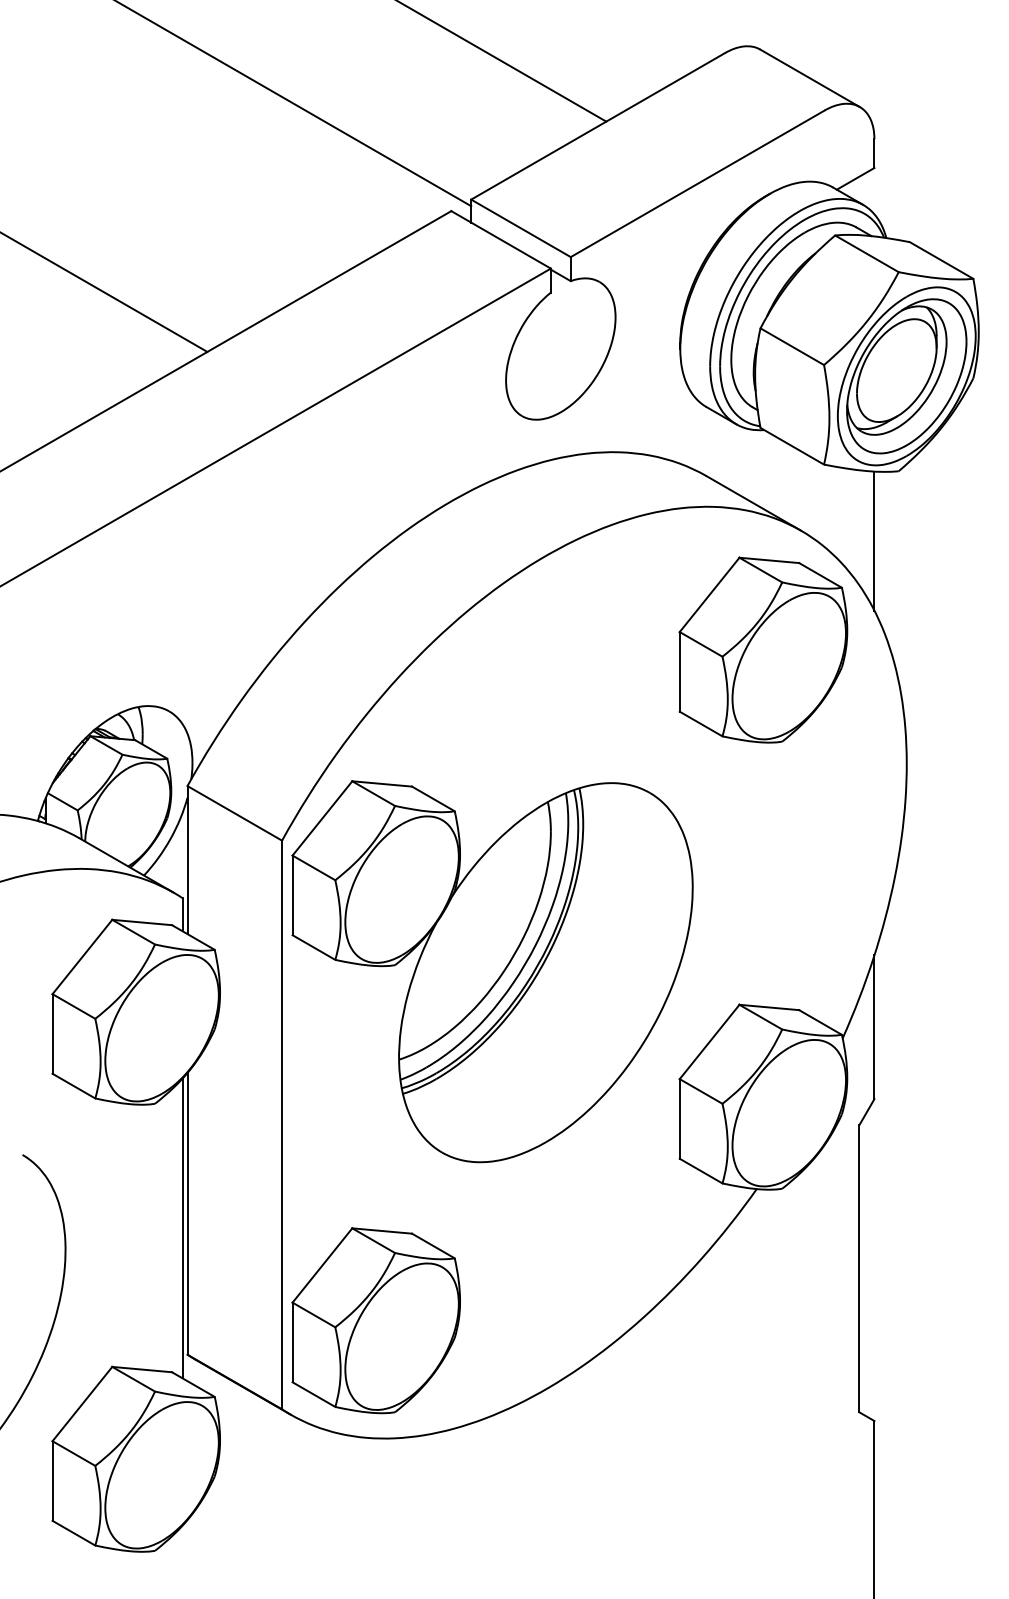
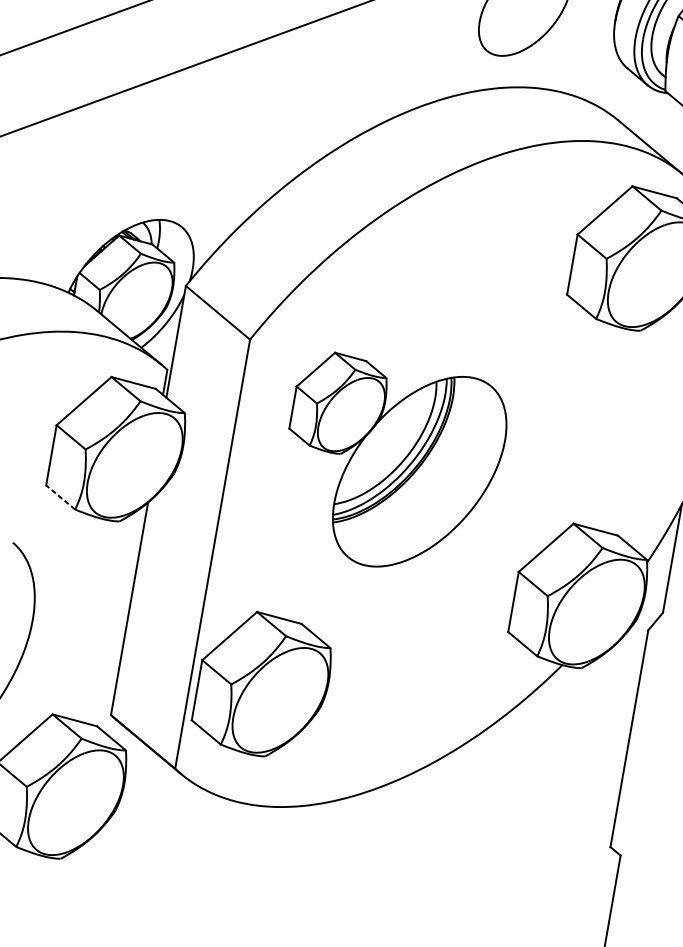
part: (492, 971) -> (391, 466), size x0.7
line: (73, 1086) -> (60, 497), solid -> dashed
line: (182, 1228) -> (123, 619), removed
part: (375, 1320) -> (262, 684), moved

